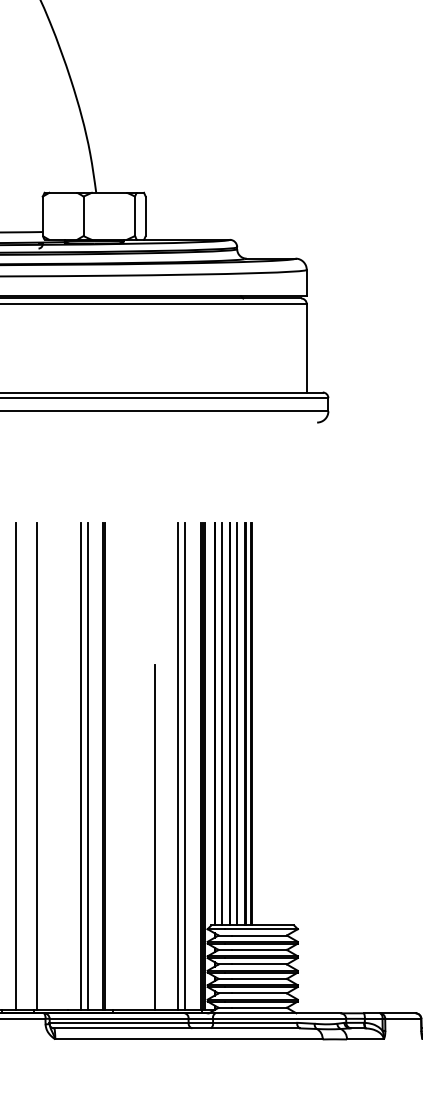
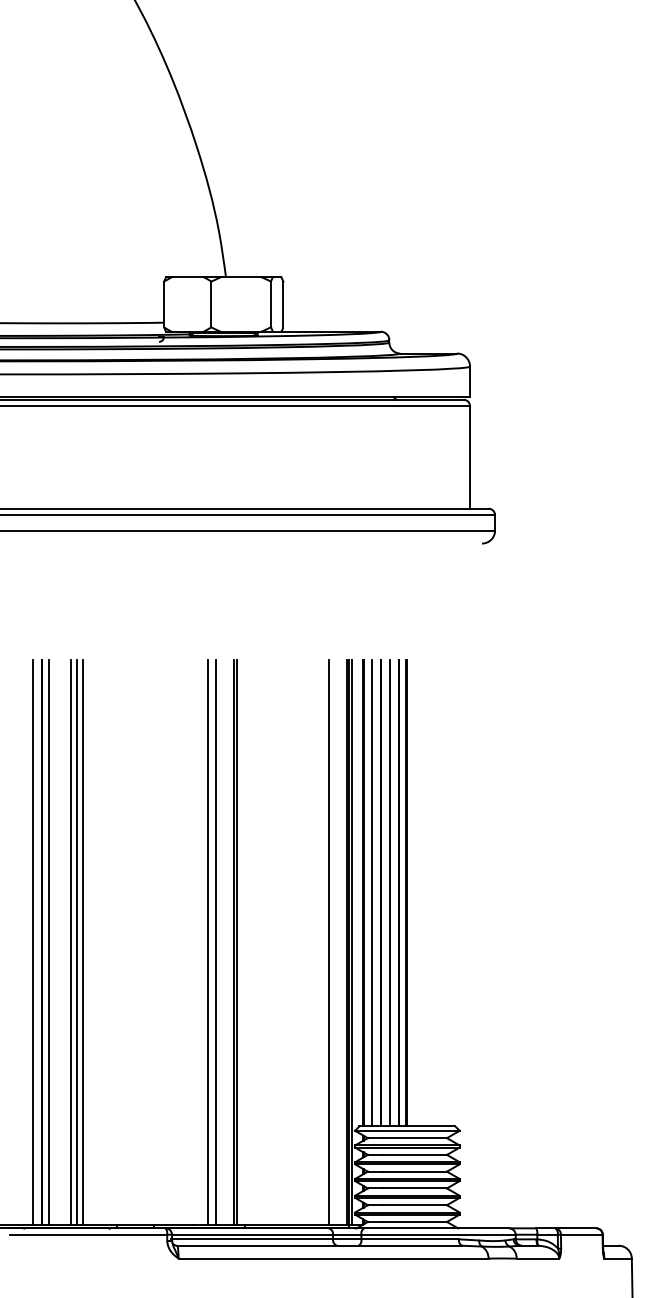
line: (15, 766) -> (132, 942), removed
line: (36, 766) -> (156, 942), removed
line: (177, 766) -> (320, 942), removed
line: (155, 837) -> (294, 1024), removed

